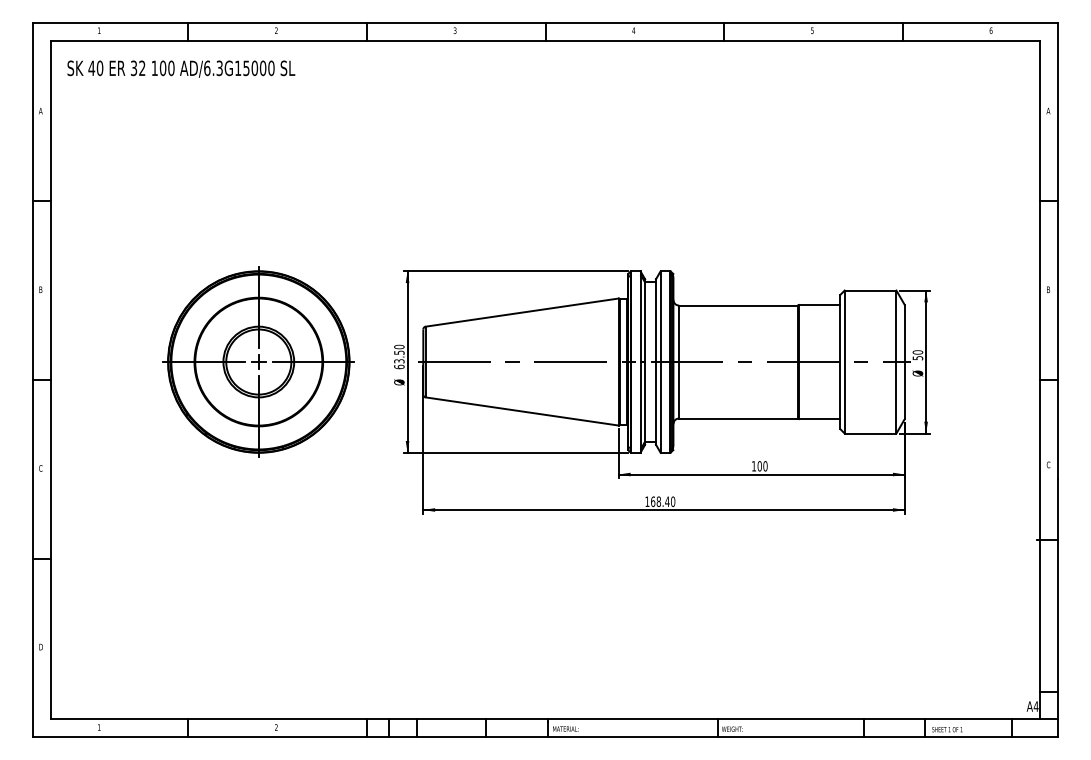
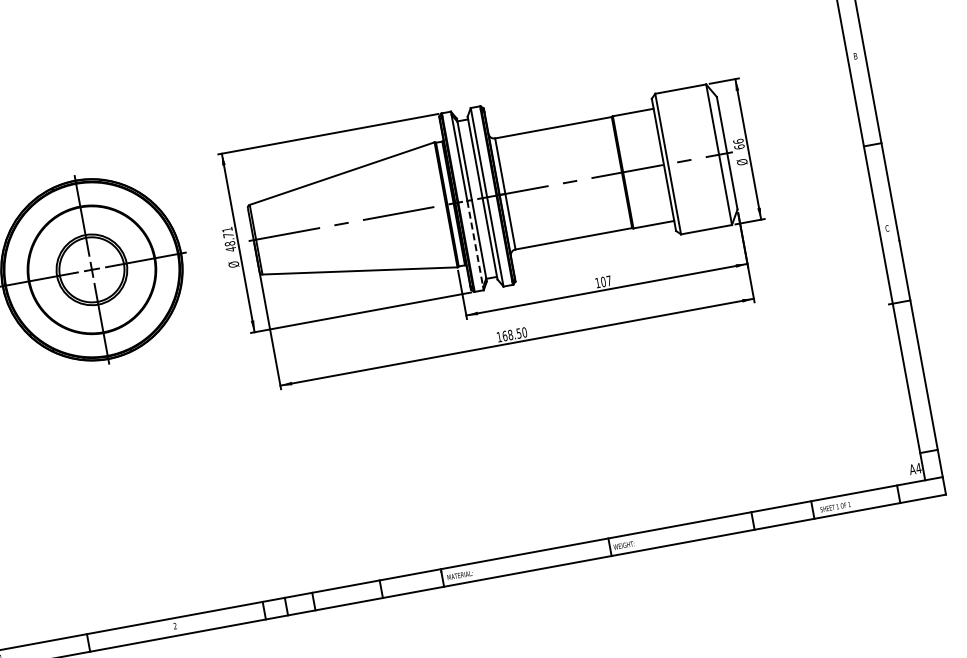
text: (917, 355) -> (738, 144), 50 -> 66
text: (399, 356) -> (229, 239), 63.50 -> 48.71
line: (640, 405) -> (475, 243), solid -> dashed
text: (765, 466) -> (609, 281), 100 -> 107
text: (667, 501) -> (519, 333), 168.40 -> 168.50

